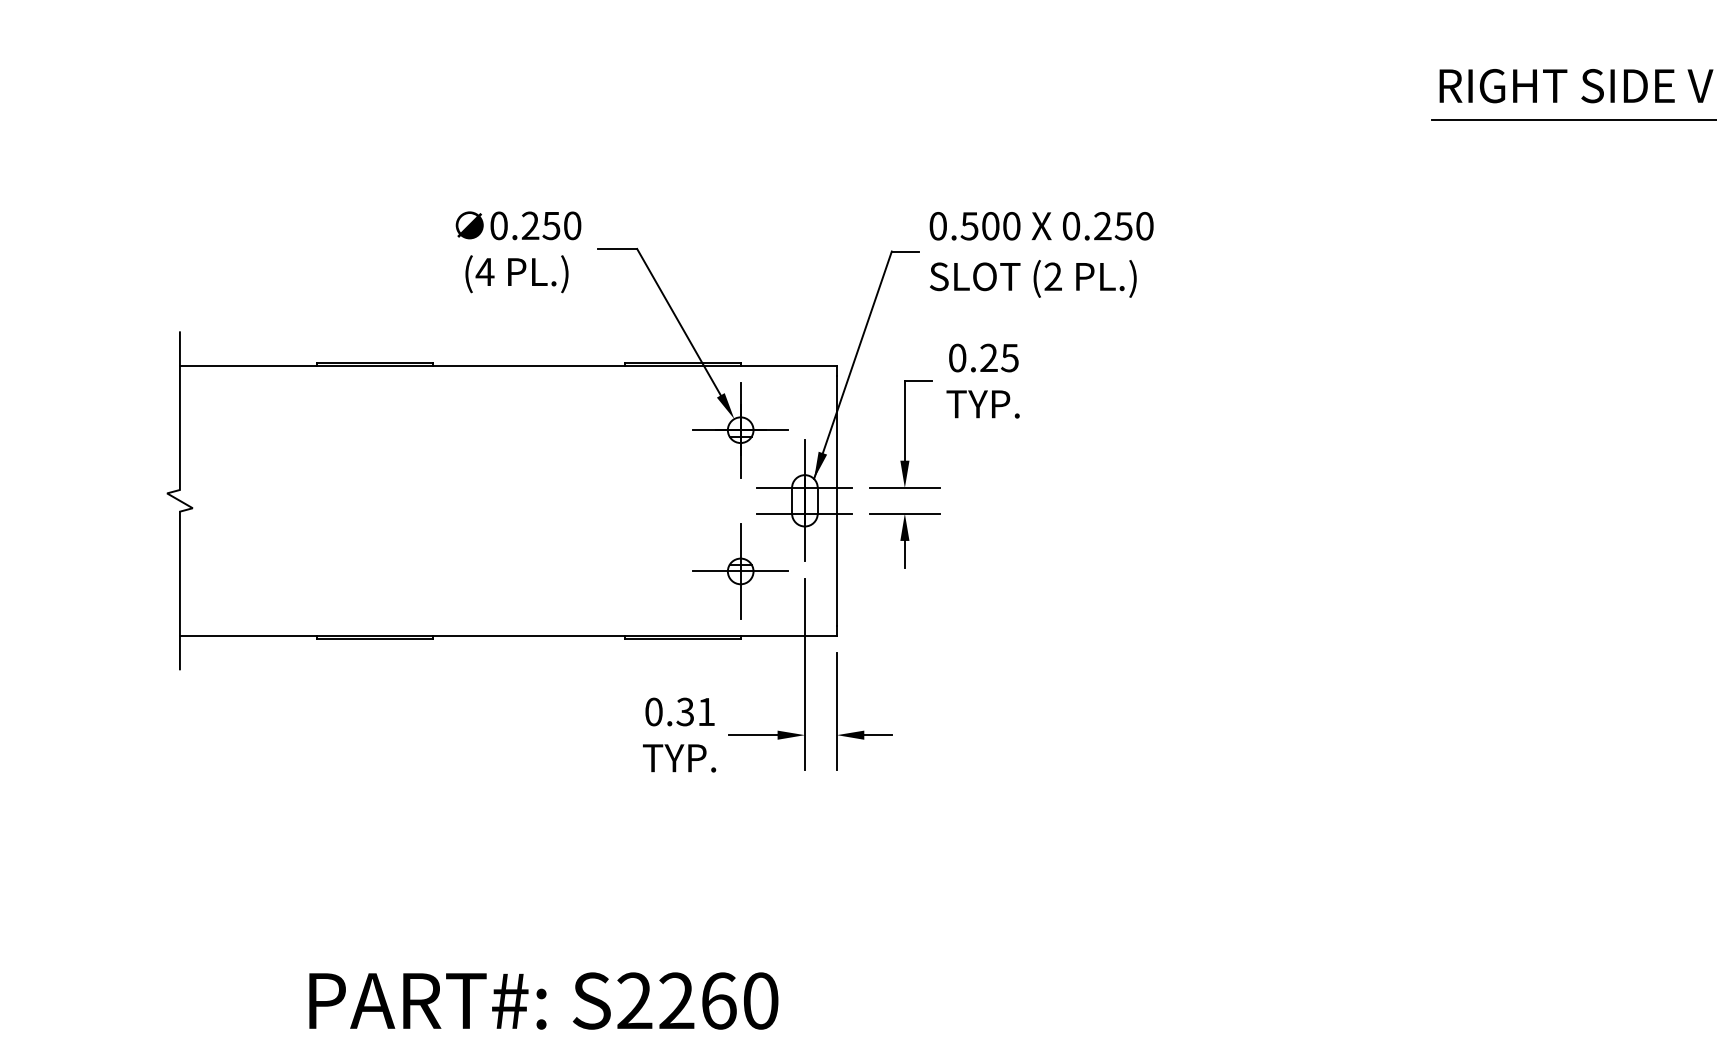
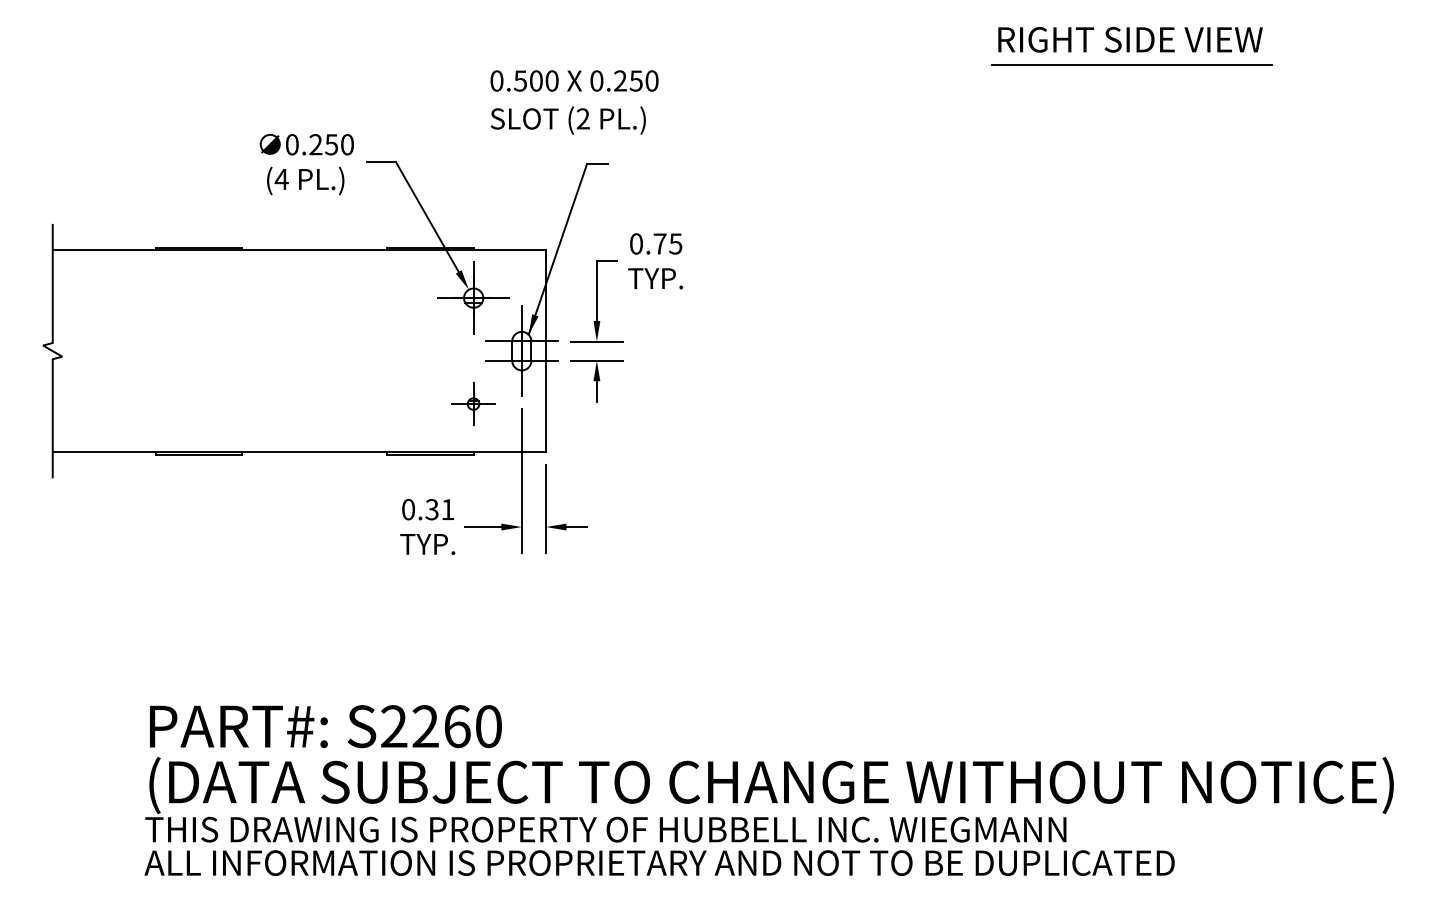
text: (1041, 254) -> (574, 102), moved
text: (988, 357) -> (659, 243), 0.25 -> 0.75
part: (740, 570) -> (473, 403), size x0.6

